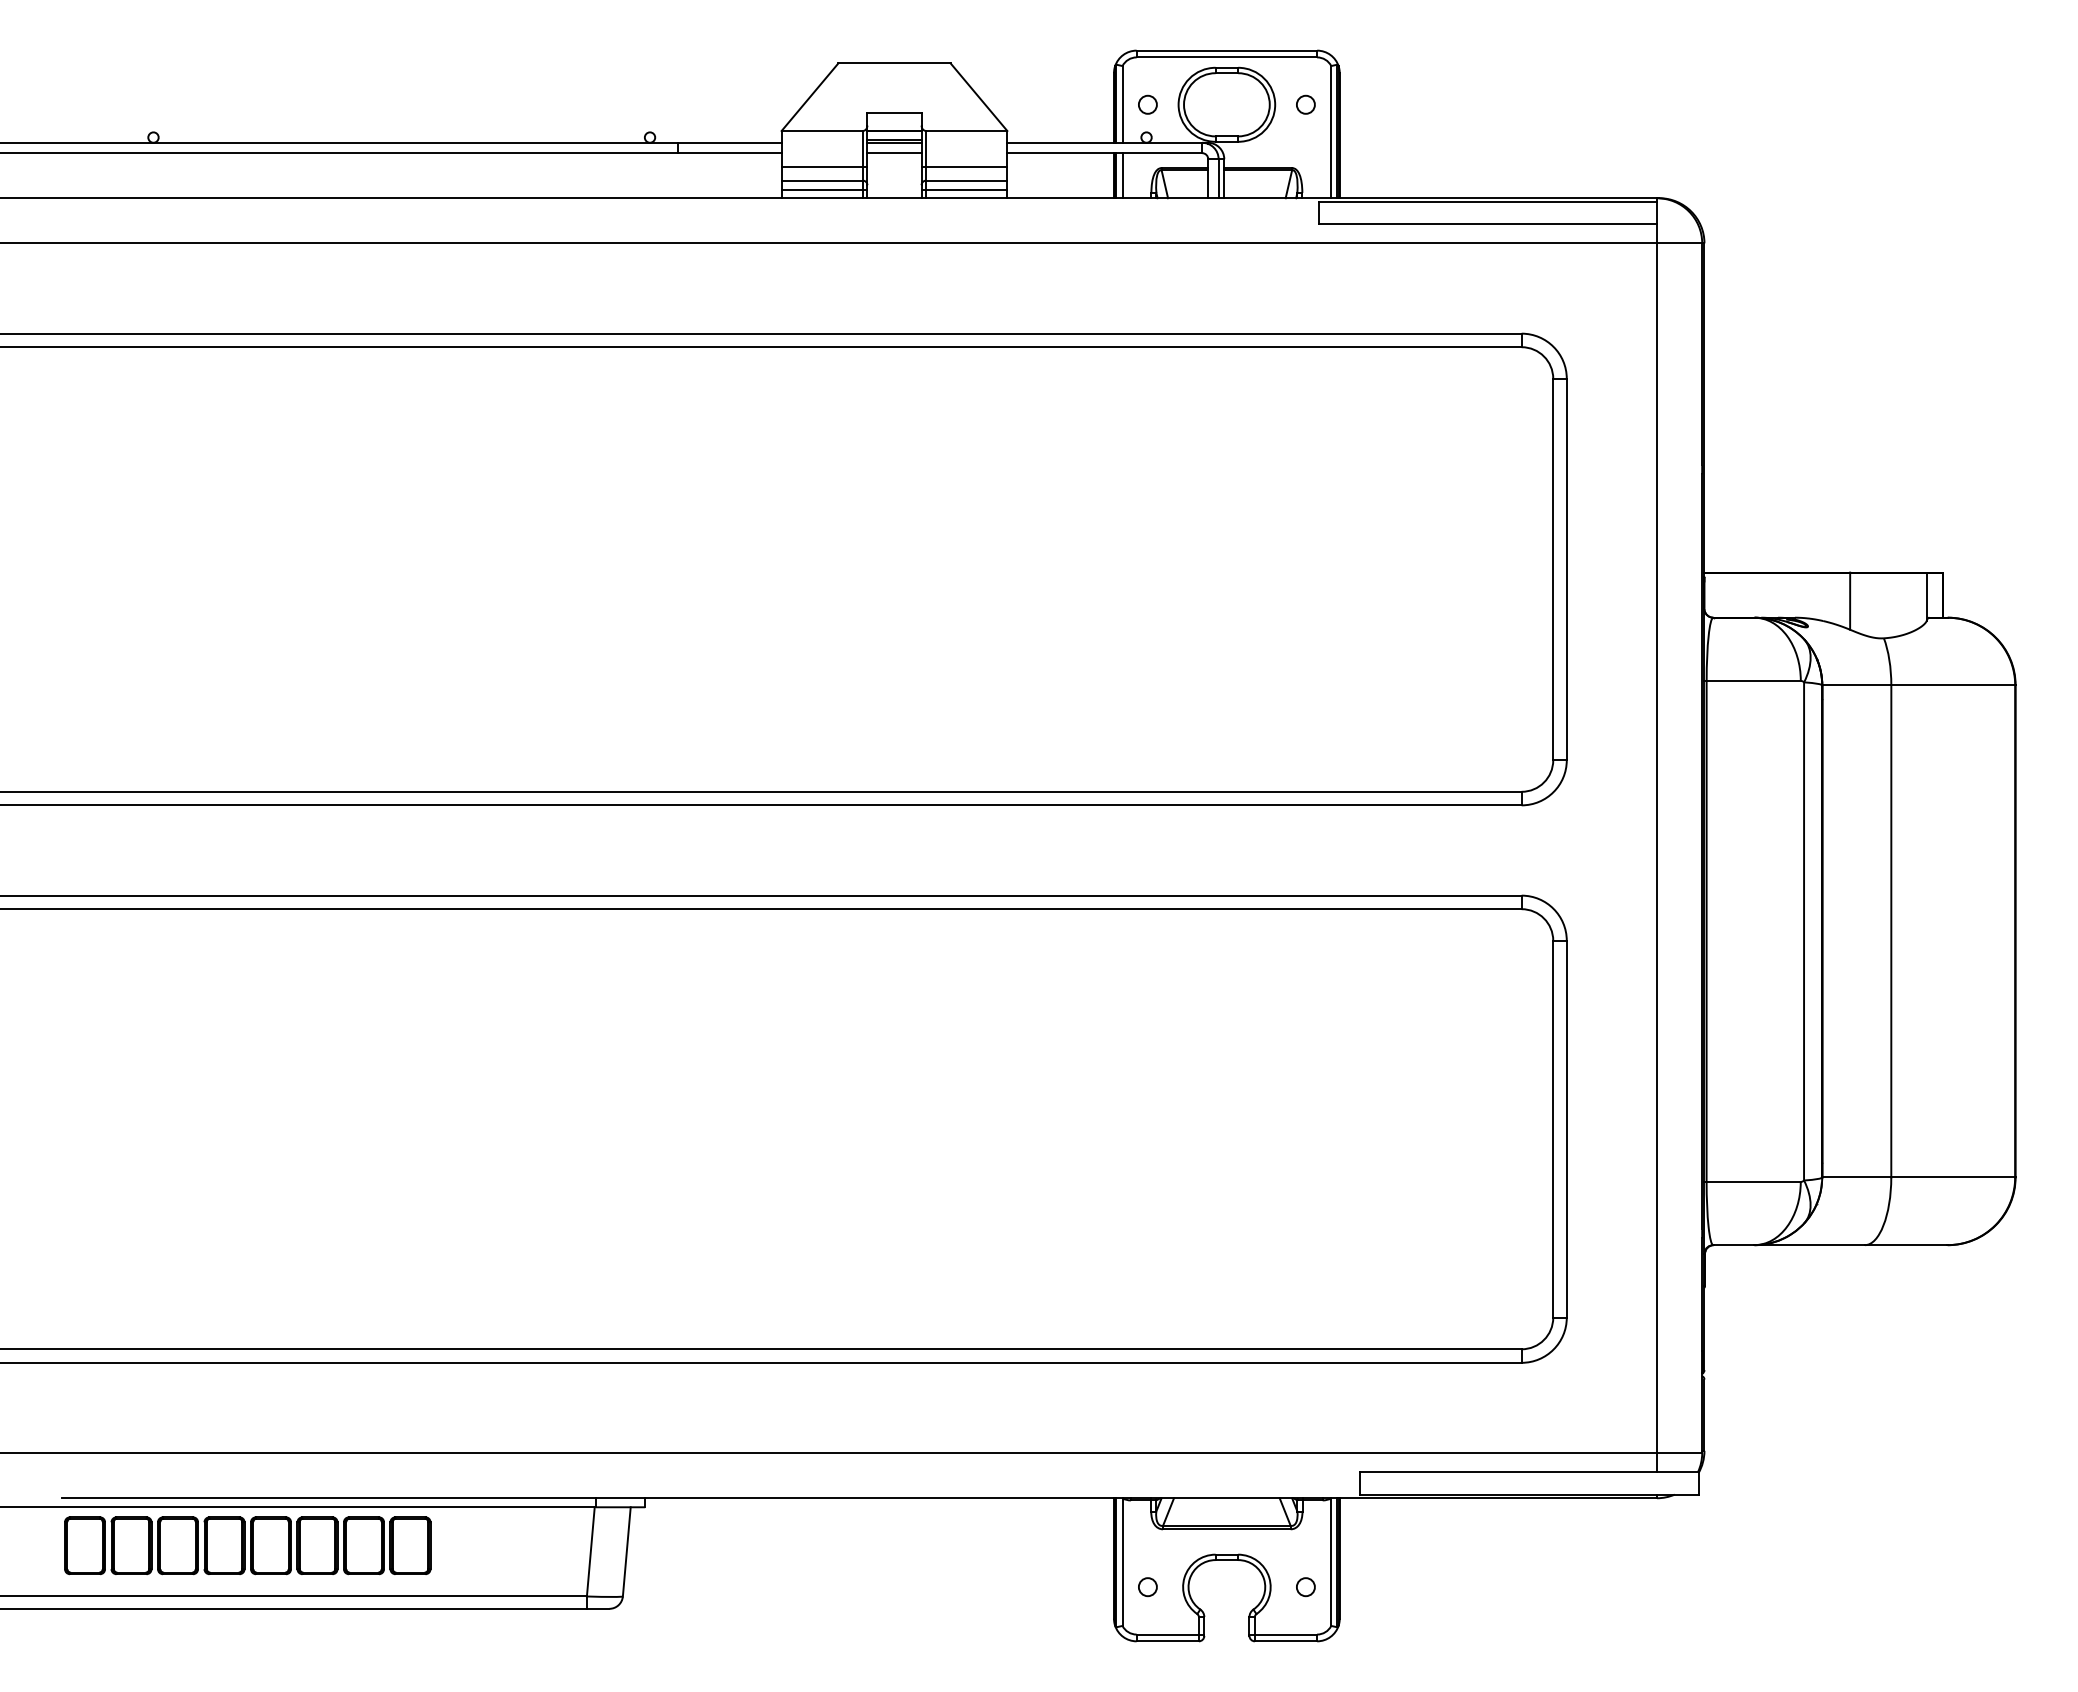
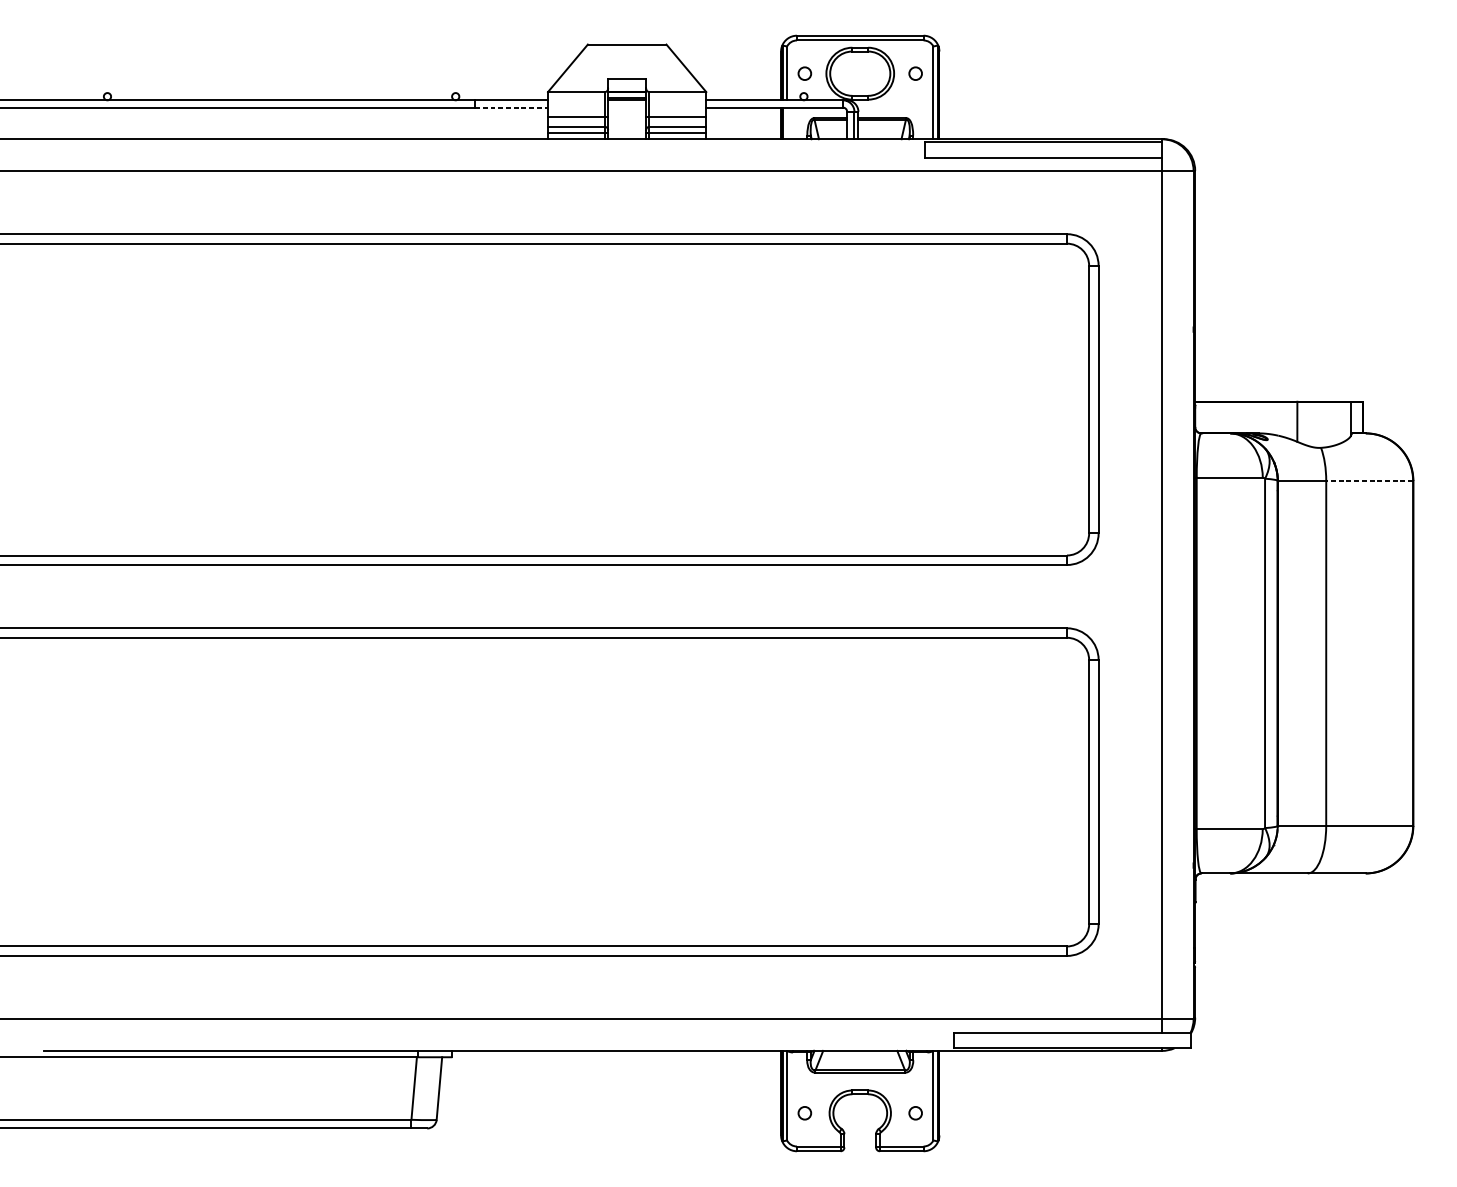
line: (729, 153) -> (511, 107), solid -> dashed
line: (894, 153) -> (627, 107), removed
line: (1122, 175) -> (787, 123), removed
line: (1953, 685) -> (1369, 480), solid -> dashed
part: (247, 1545) -> (173, 1084), removed

